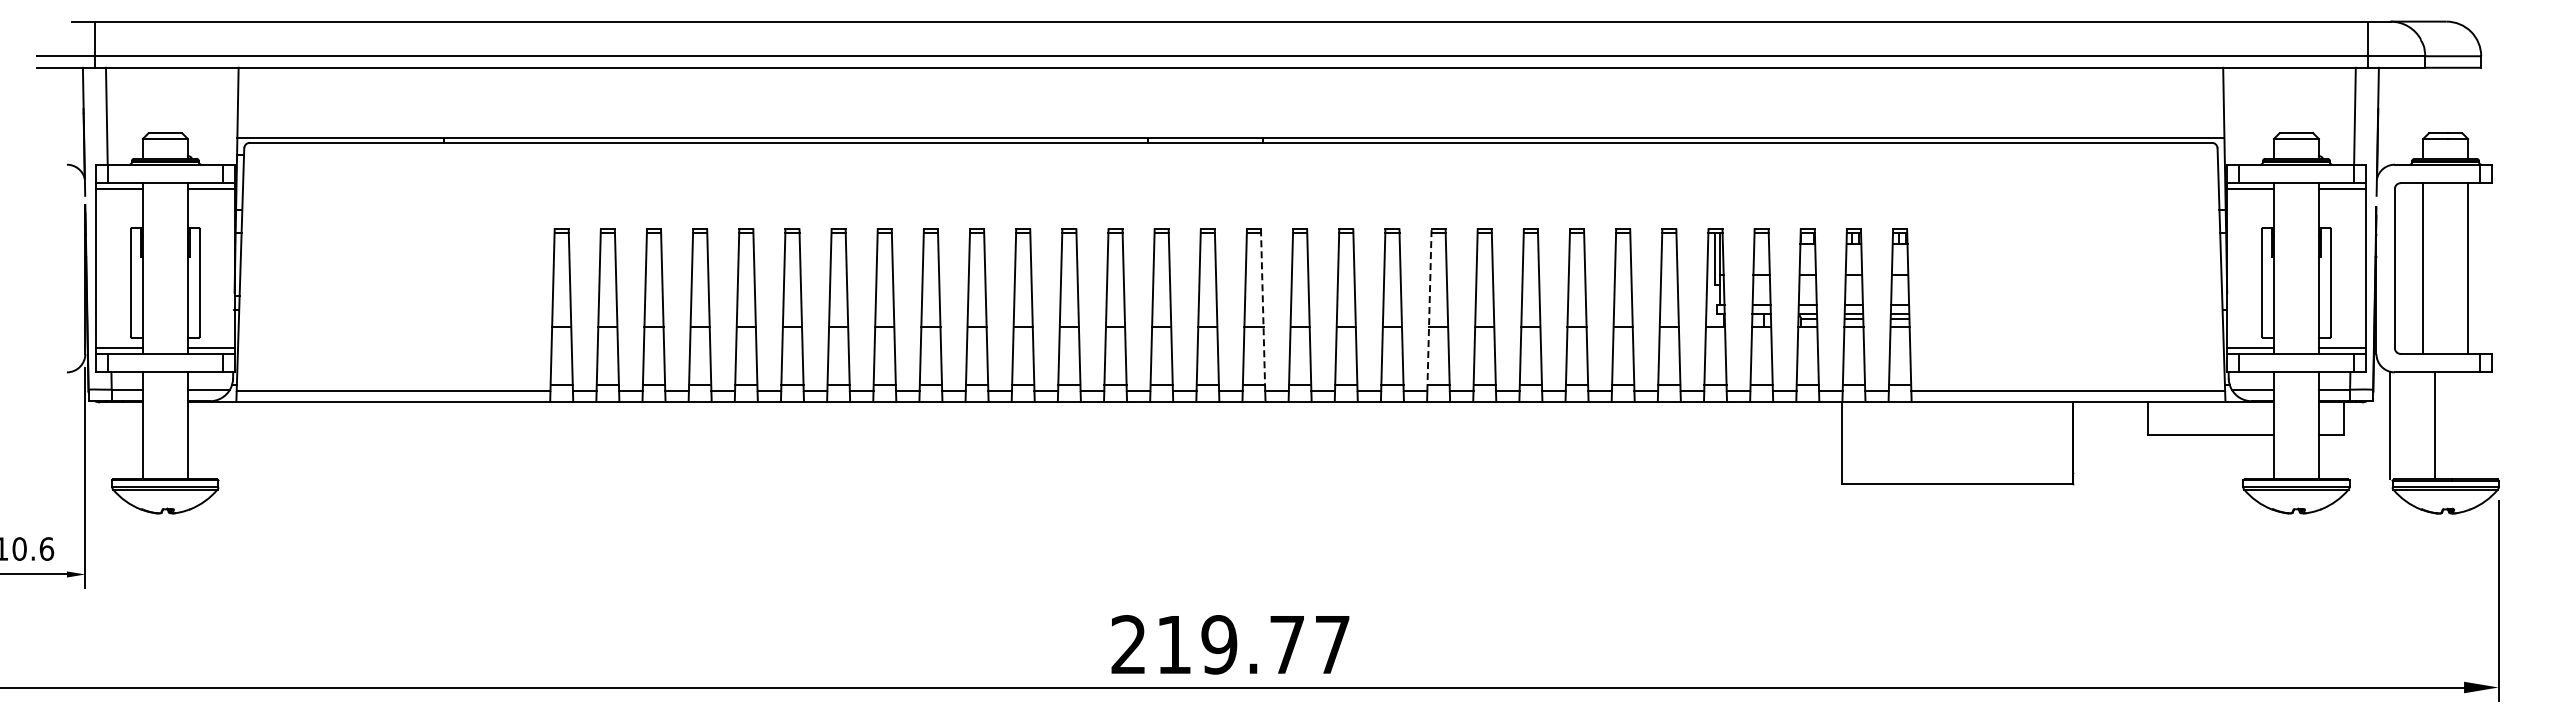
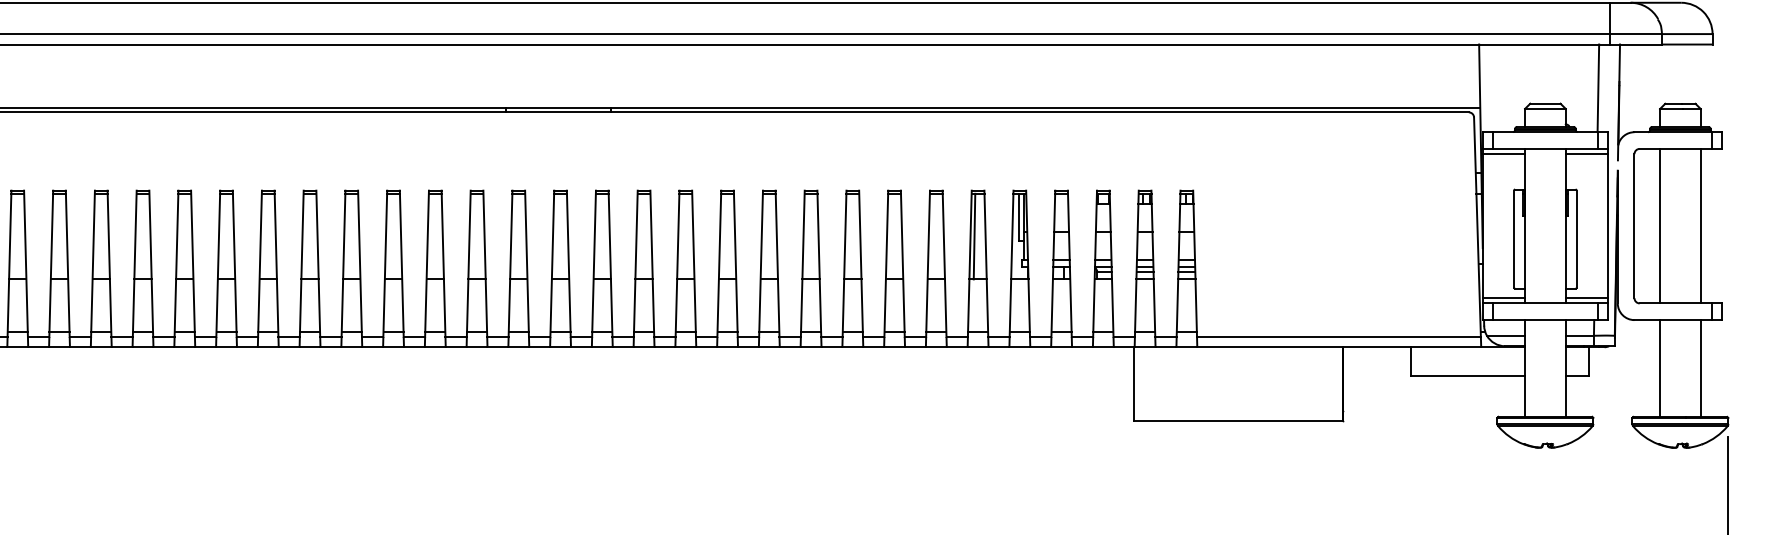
line: (1665, 279) -> (974, 236), added
line: (1263, 310) -> (610, 264), dashed -> solid
line: (1429, 310) -> (761, 264), dashed -> solid
line: (2390, 425) -> (1660, 368), moved
line: (2435, 425) -> (1701, 368), moved

